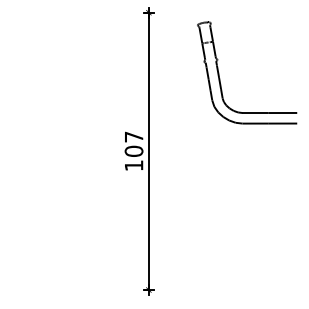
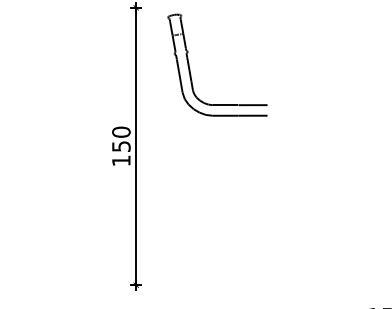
part: (220, 76) -> (190, 68), moved
text: (134, 144) -> (121, 139), 107 -> 150

